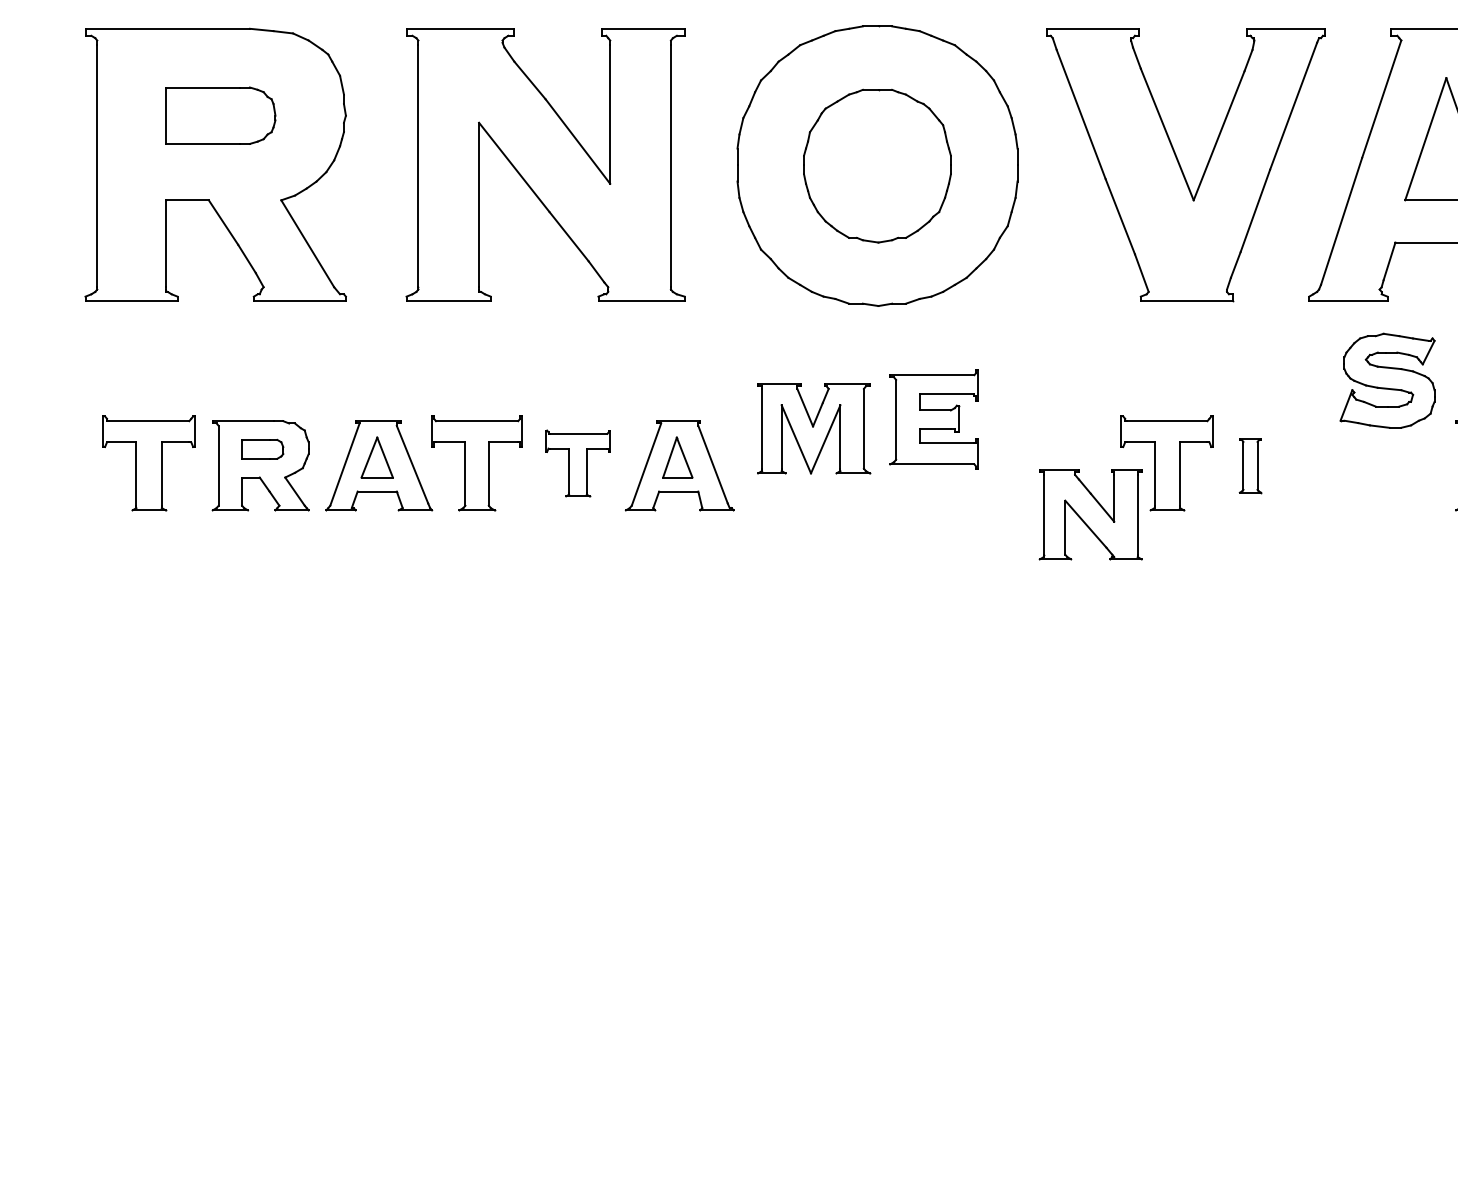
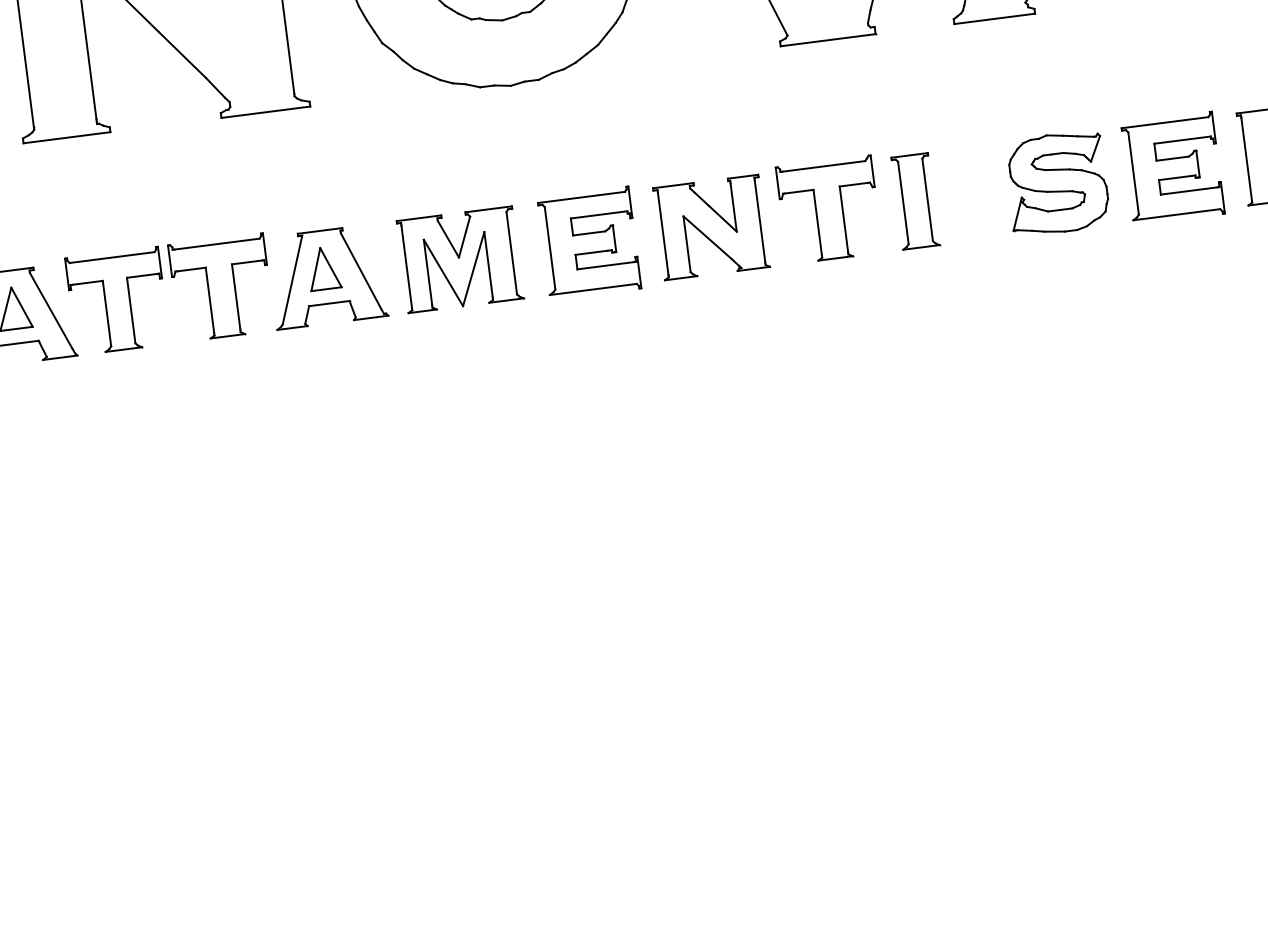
part: (1387, 380) -> (1056, 183), moved
part: (933, 419) -> (588, 243), moved
part: (814, 428) -> (460, 259), moved
part: (577, 463) -> (221, 287), size x1.43
part: (1250, 465) -> (915, 201), size x1.67
part: (1090, 514) -> (711, 227), moved

